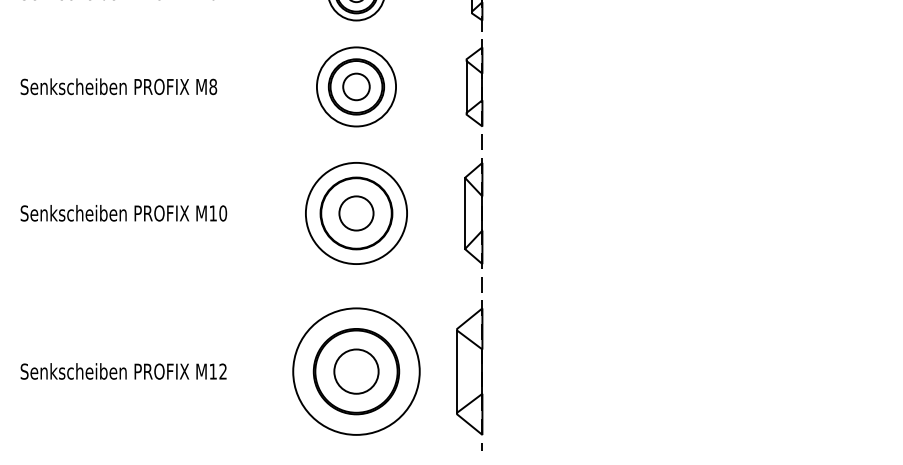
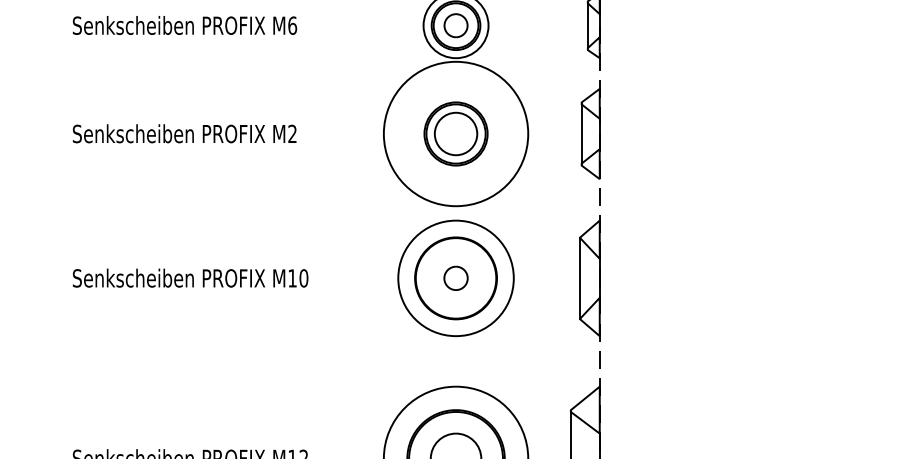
circle: (356, 86) -> (456, 133), size x1.4
circle: (356, 86) -> (456, 133), size x1.6
text: (213, 87) -> (292, 134), M8 -> M2
circle: (356, 213) -> (456, 278), size x0.6

